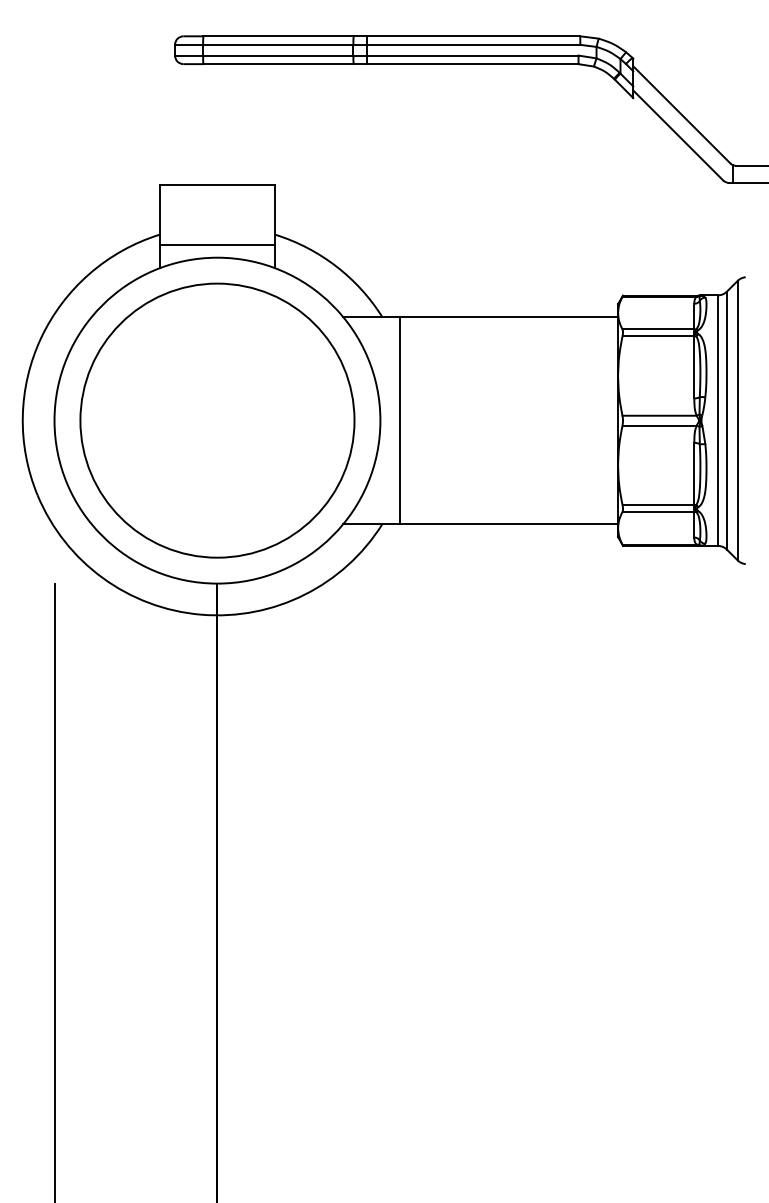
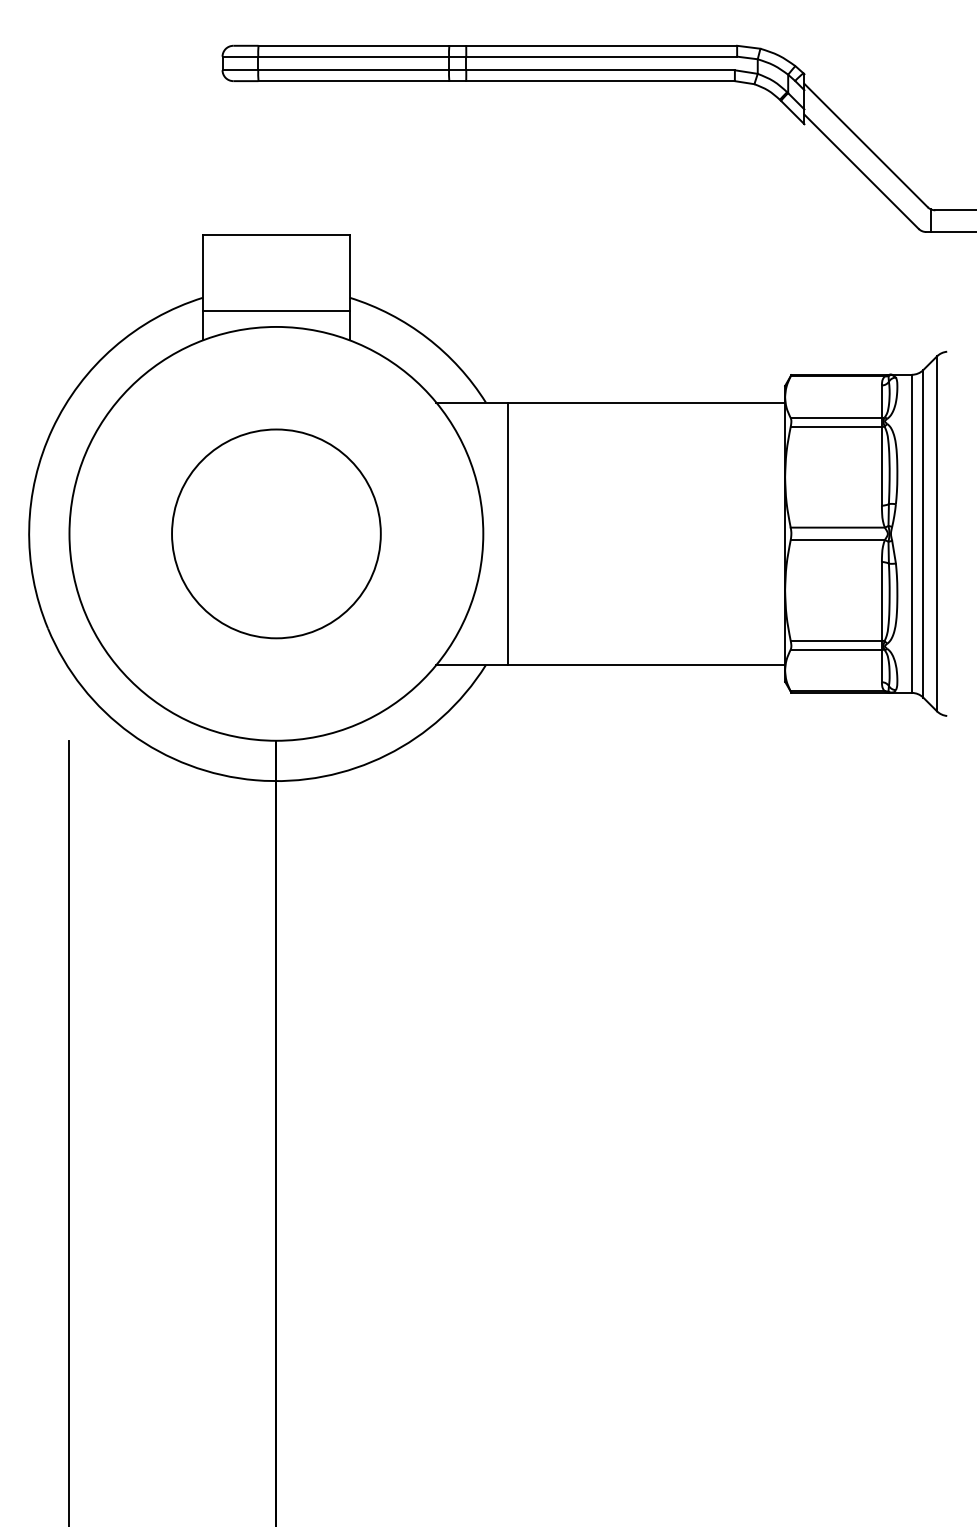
circle: (217, 420) -> (276, 533), size x0.6

